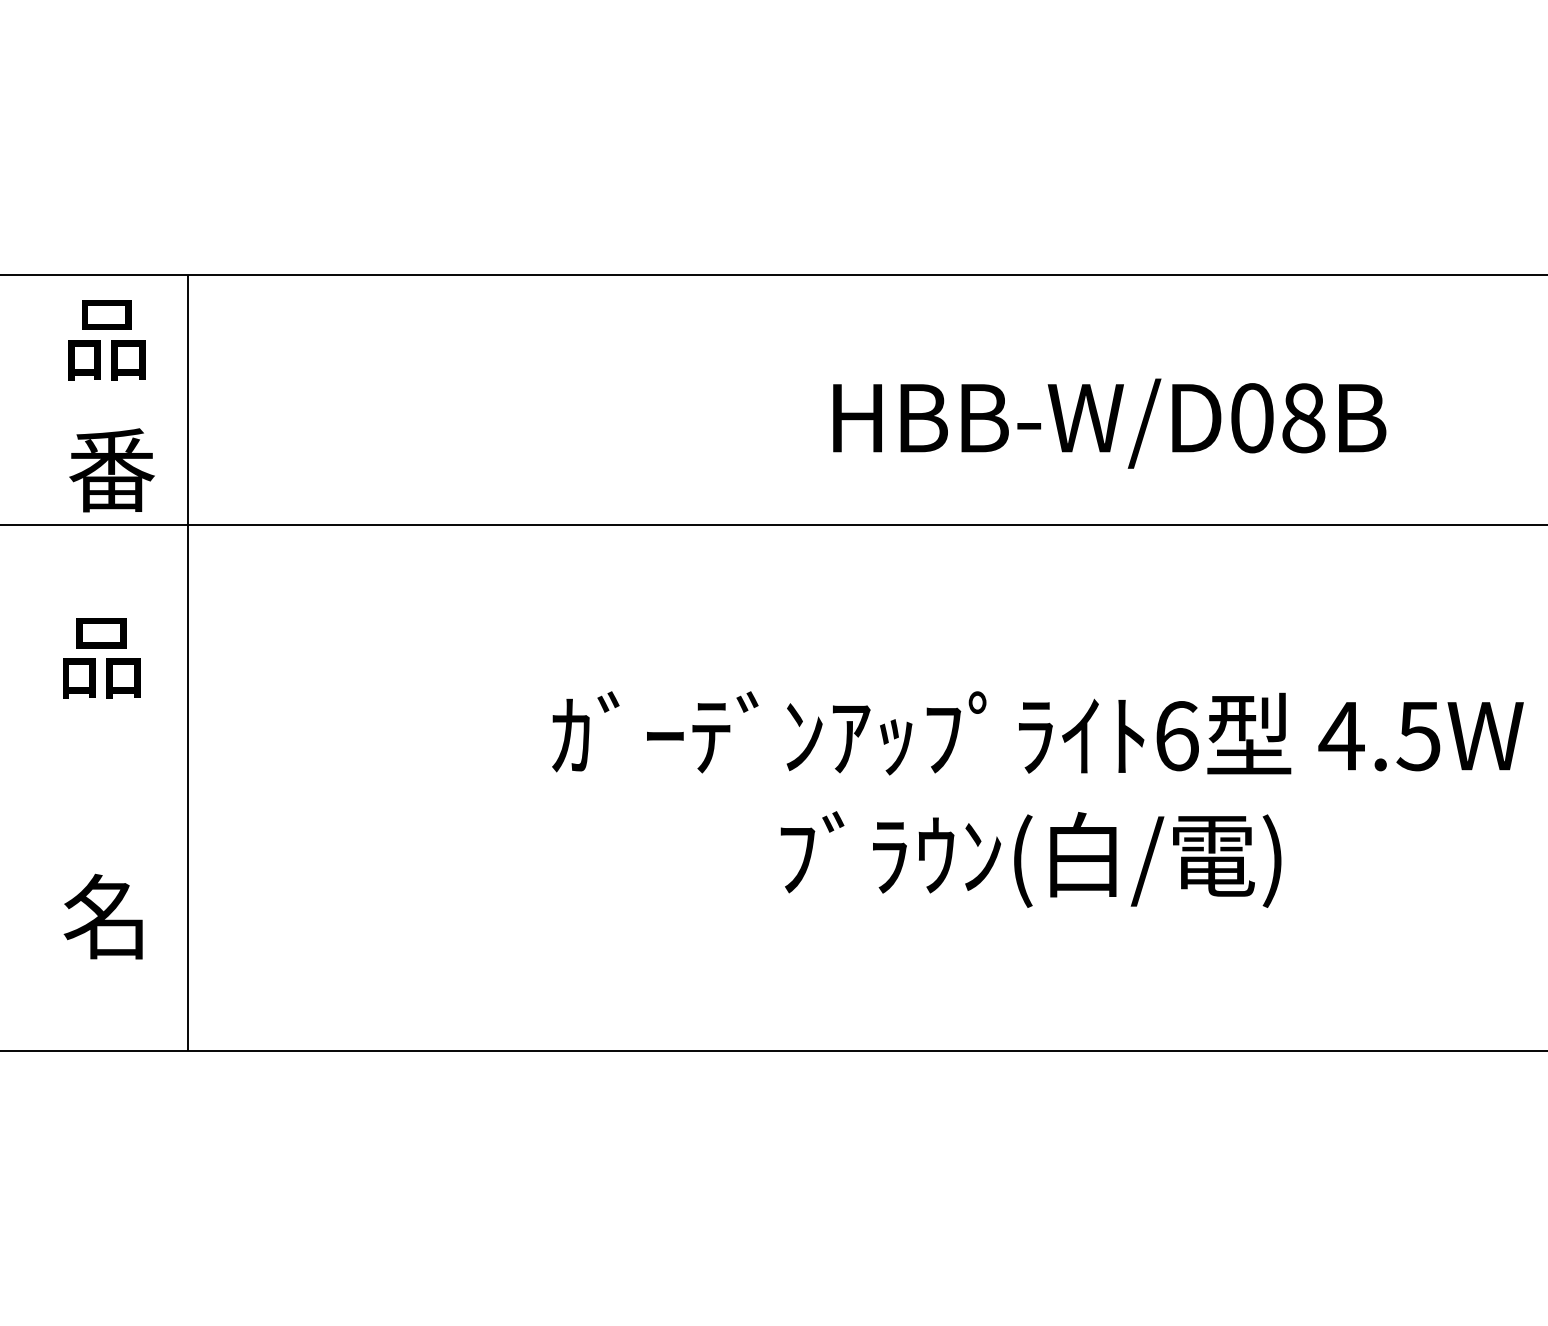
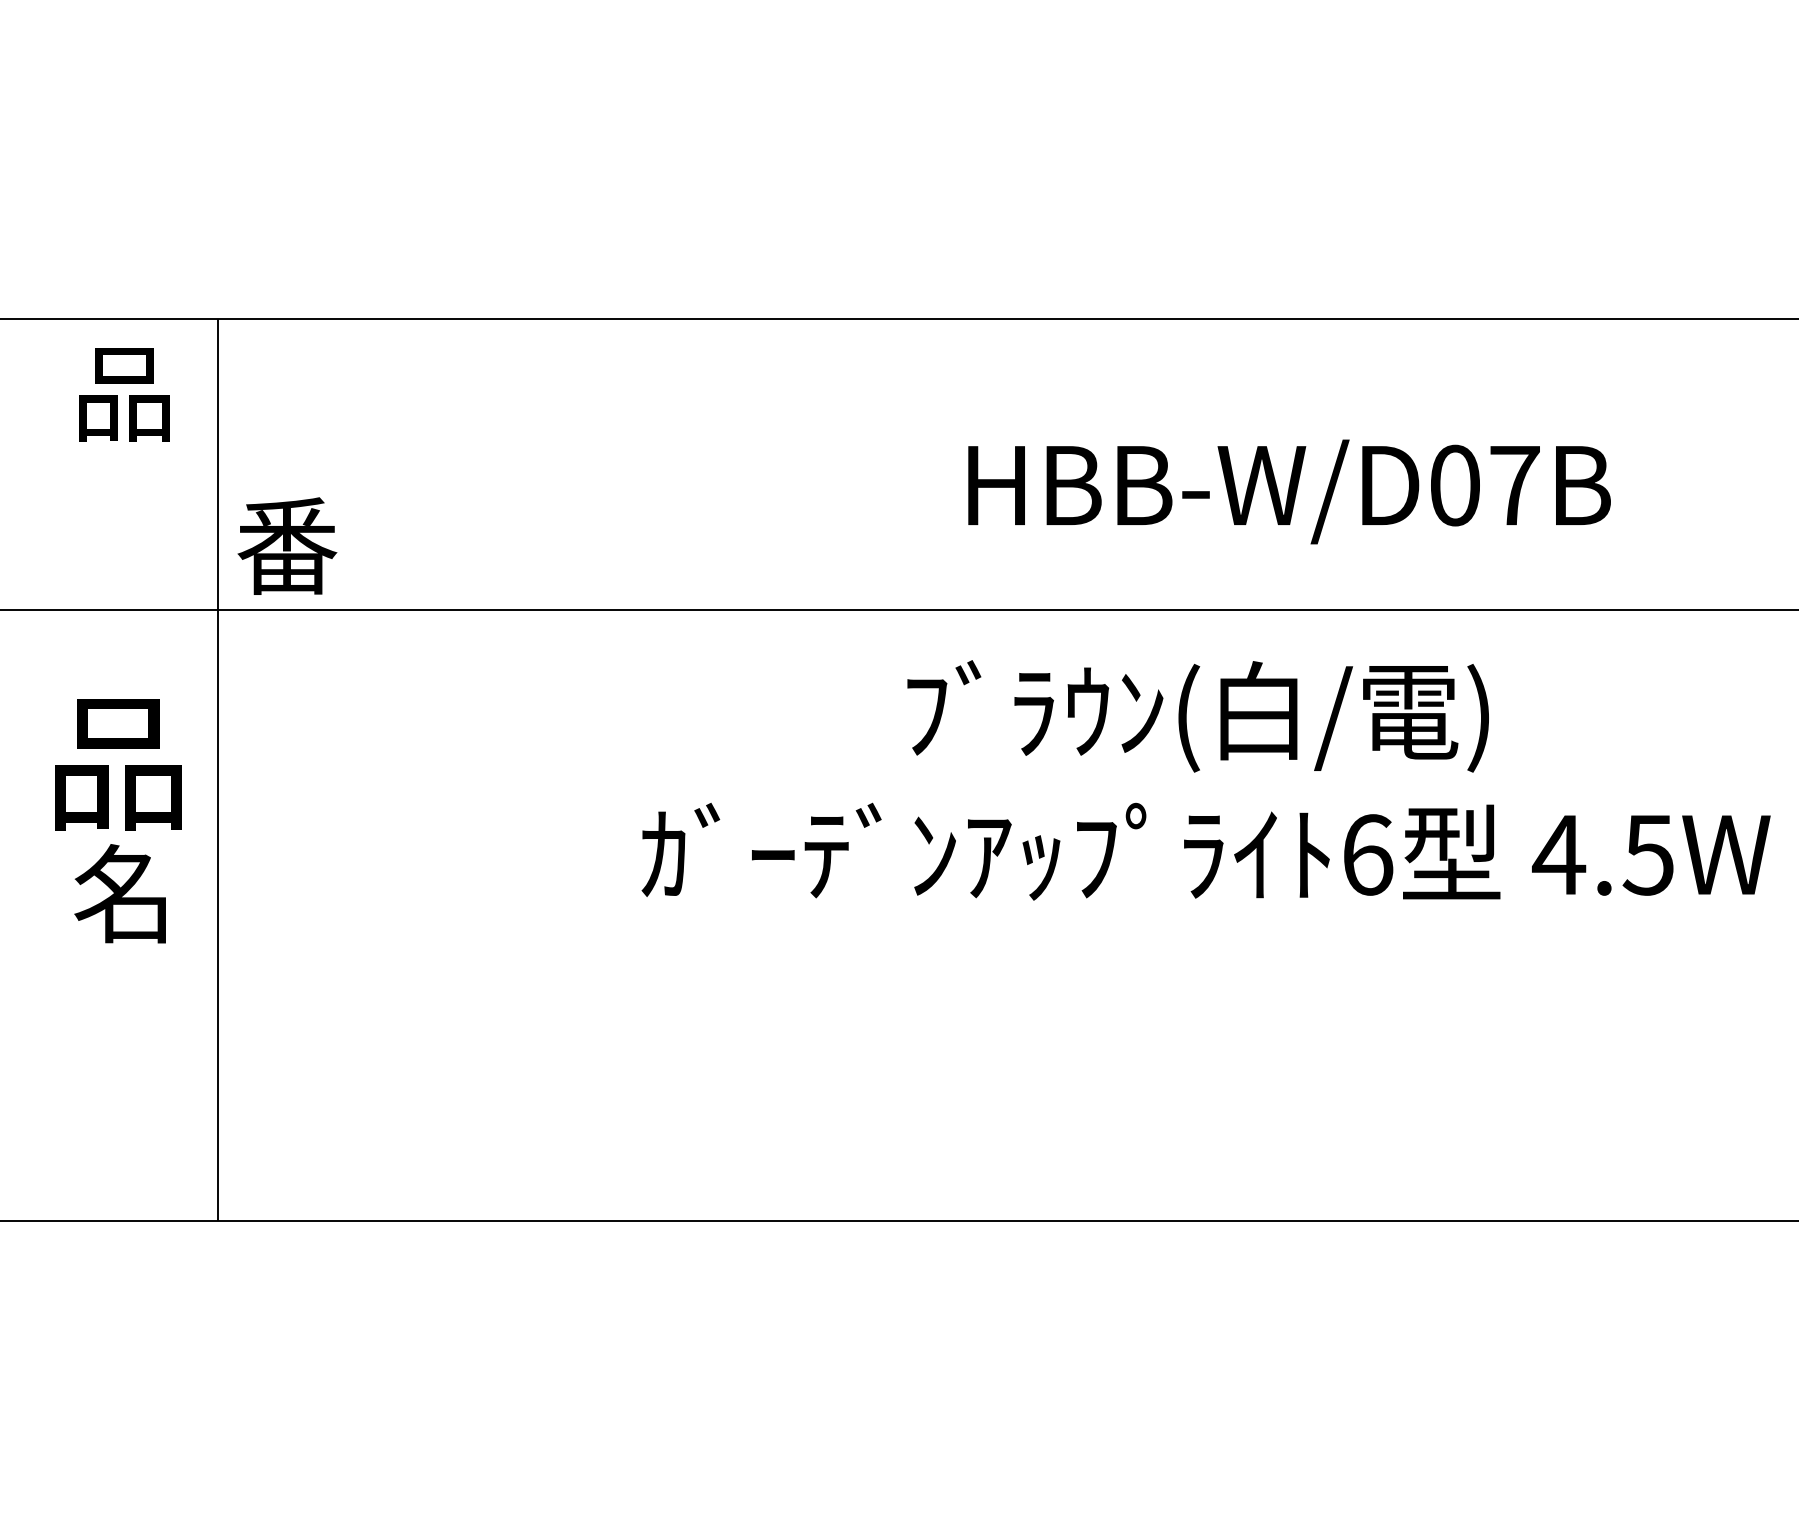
text: (1304, 418) -> (1515, 485), HBB-W/D08B -> HBB-W/D07B
part: (112, 469) -> (287, 545), moved
part: (101, 658) -> (118, 764), size x1.4
text: (1030, 859) -> (1197, 716), moved
part: (102, 916) -> (119, 893), moved

